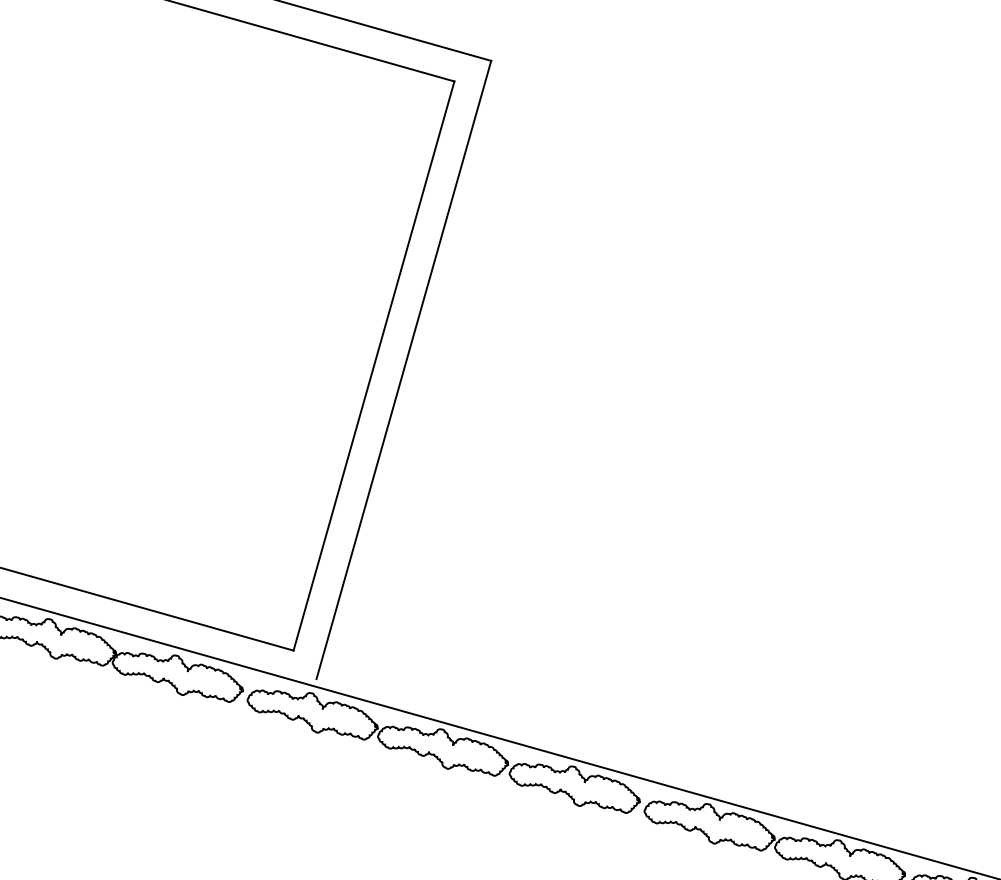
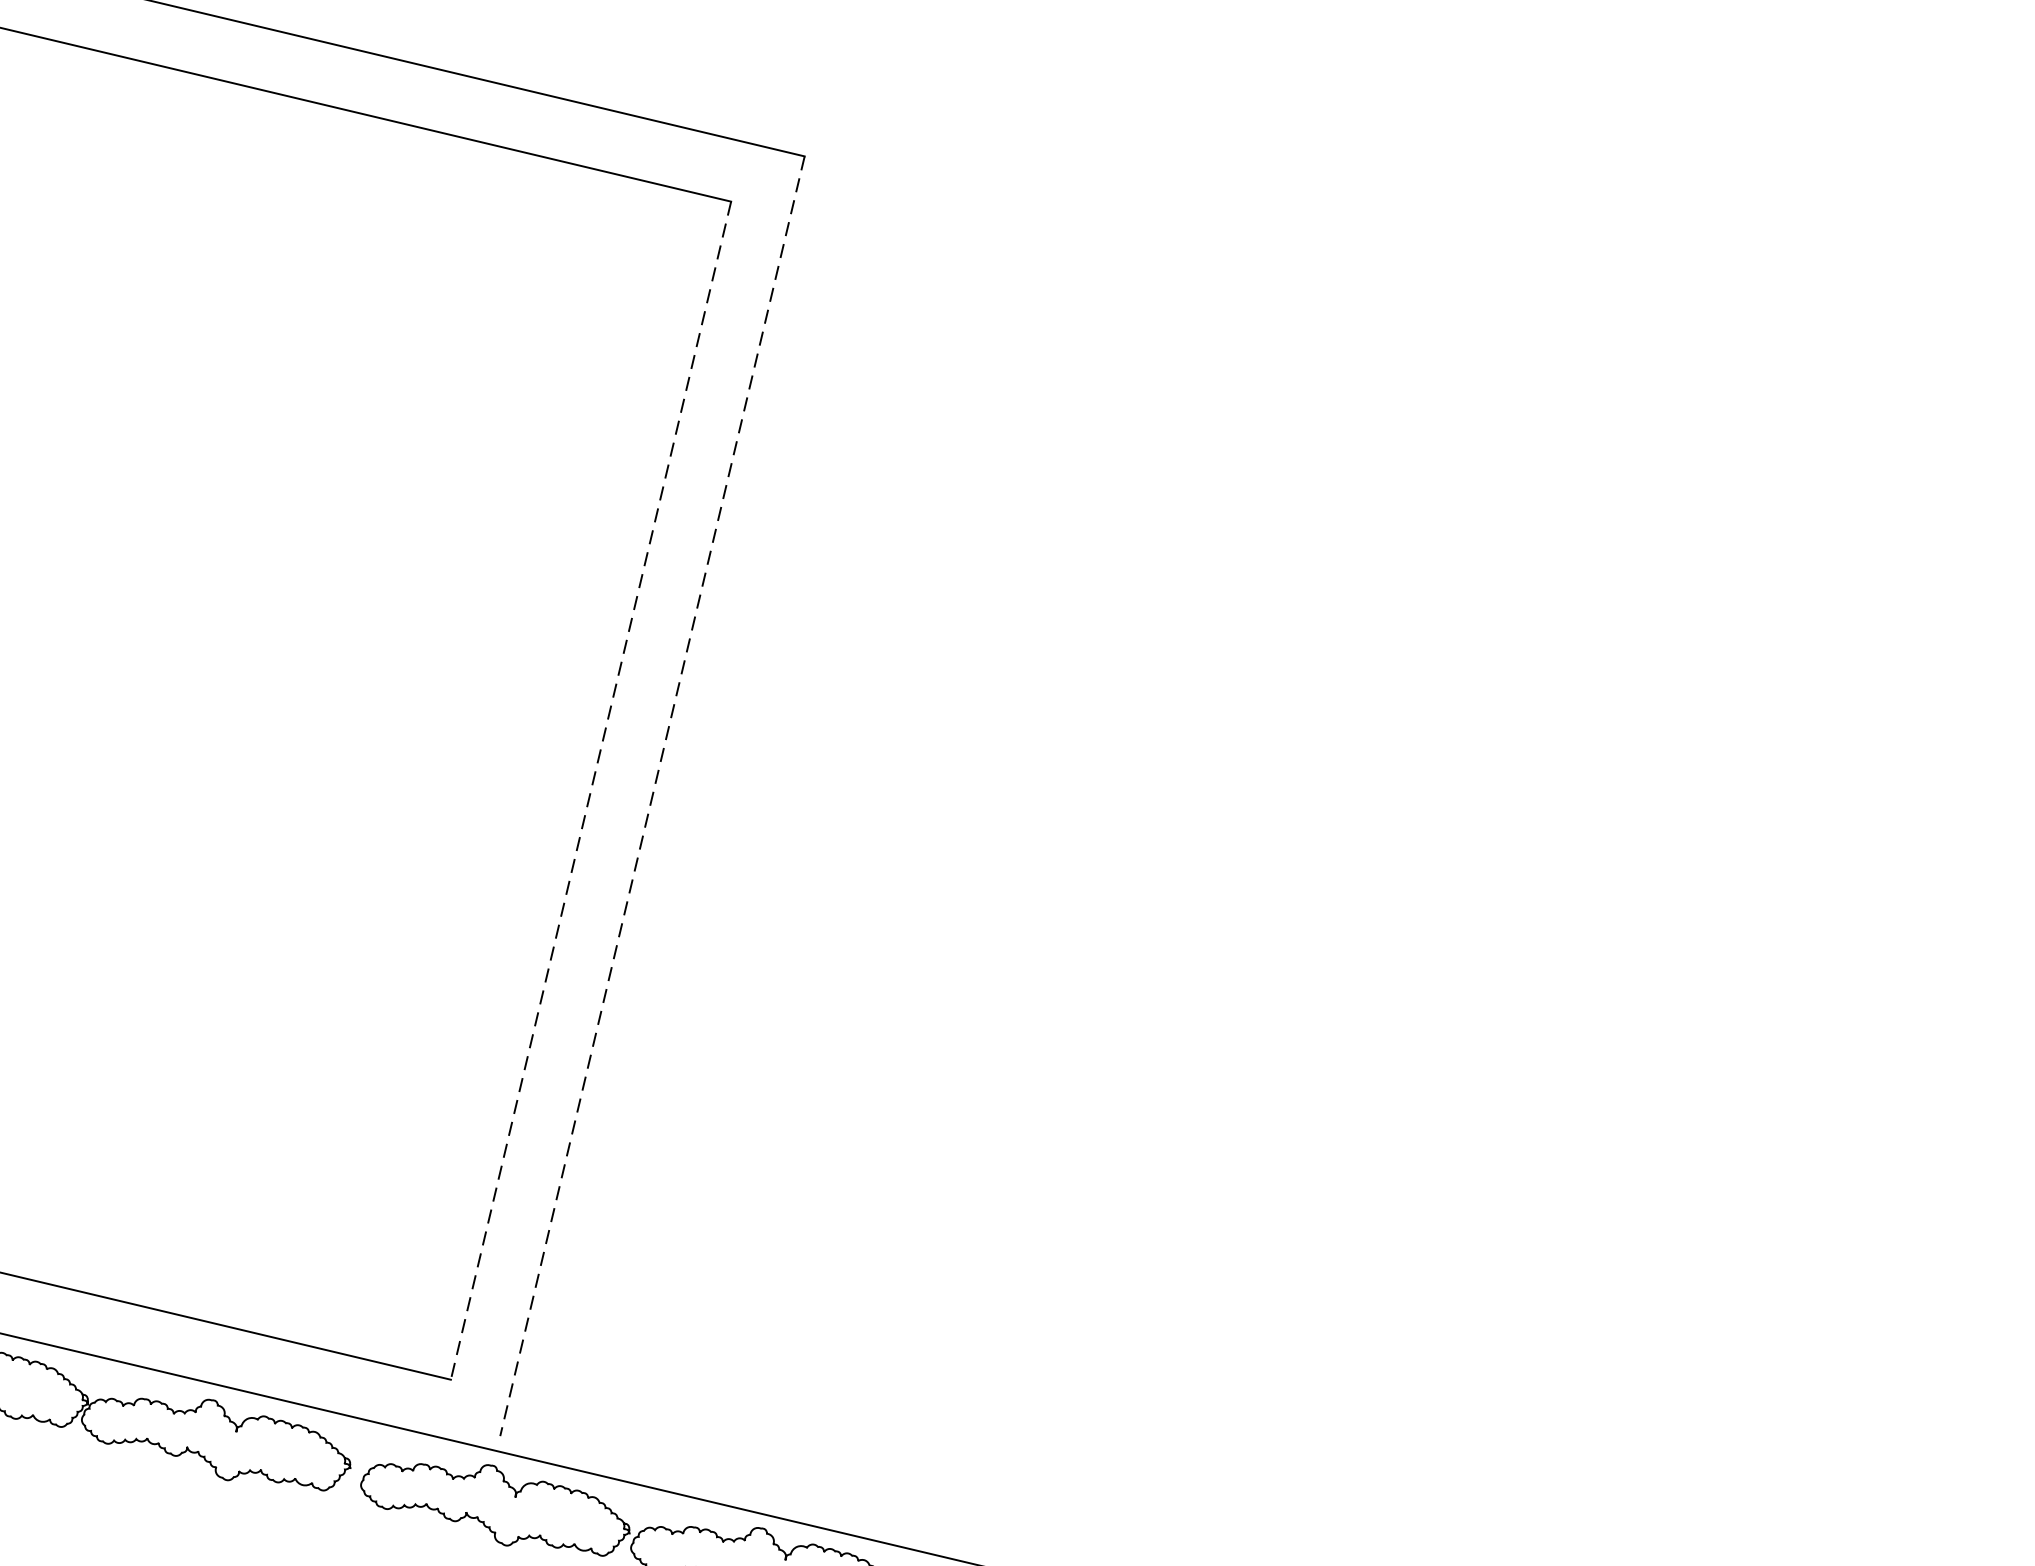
line: (374, 366) -> (592, 791), solid -> dashed
line: (403, 370) -> (651, 797), solid -> dashed

